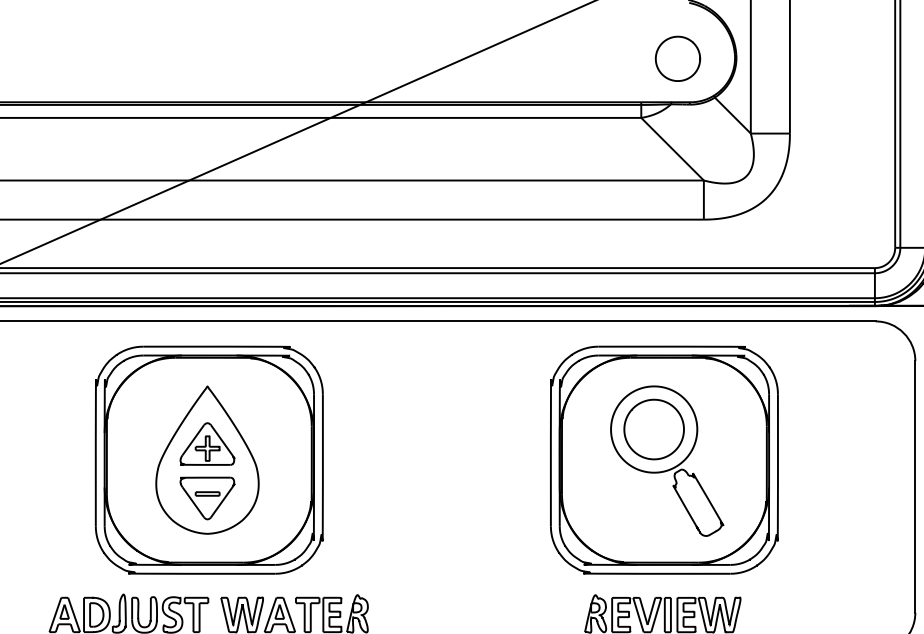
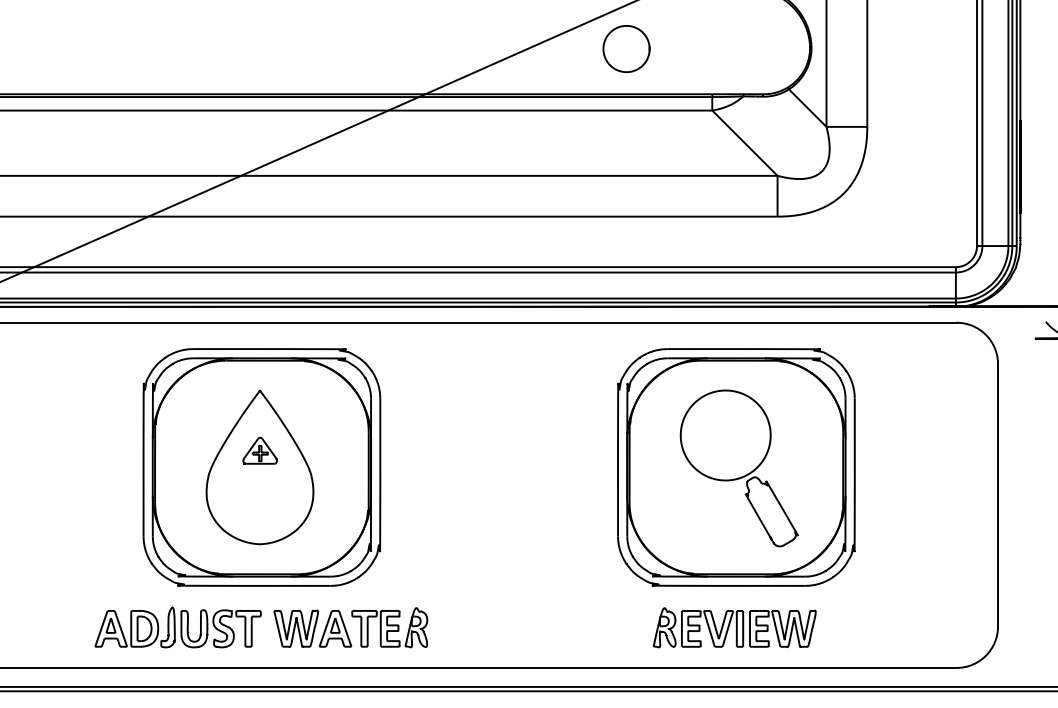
part: (677, 58) -> (626, 48), moved
part: (653, 429) -> (725, 435), removed
part: (207, 443) -> (260, 450), size x0.6
part: (207, 497) -> (260, 506), removed

